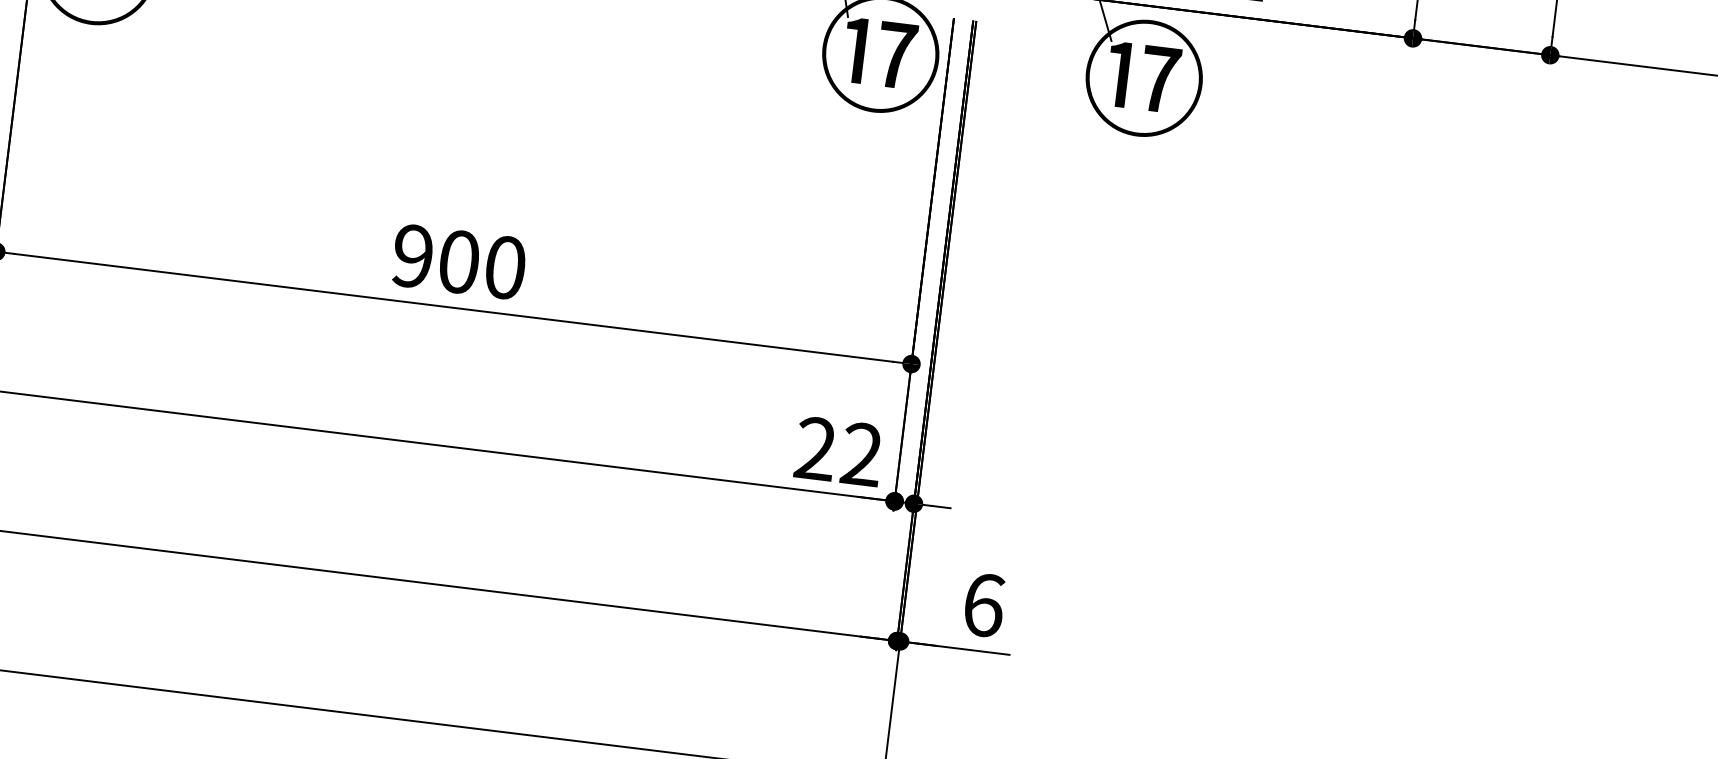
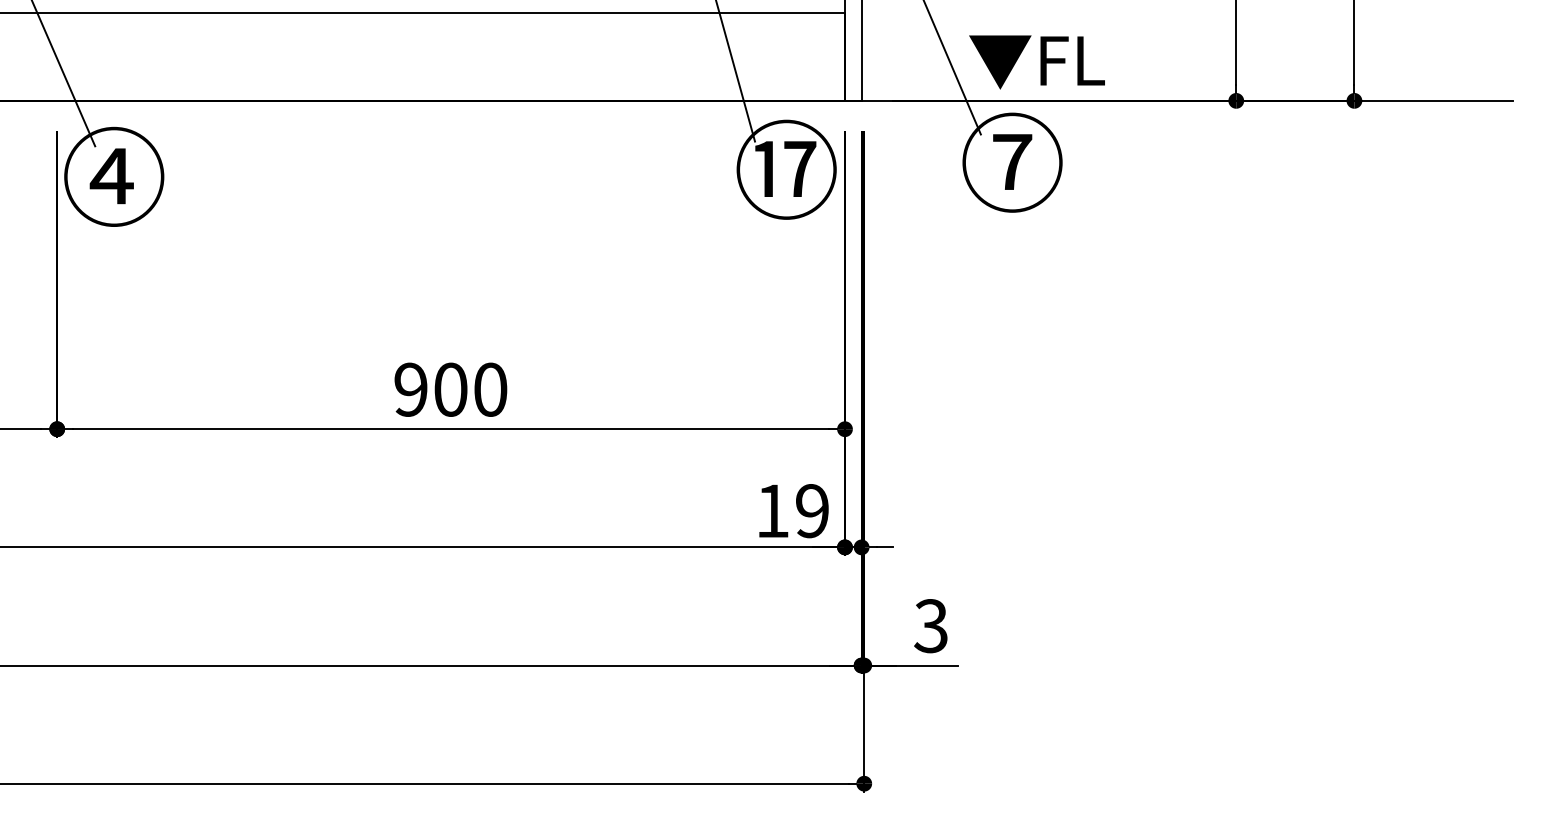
text: (1143, 76) -> (1011, 161), ⑰ -> ⑦
text: (838, 452) -> (792, 511), 22 -> 19
text: (983, 605) -> (931, 626), 6 -> 3

